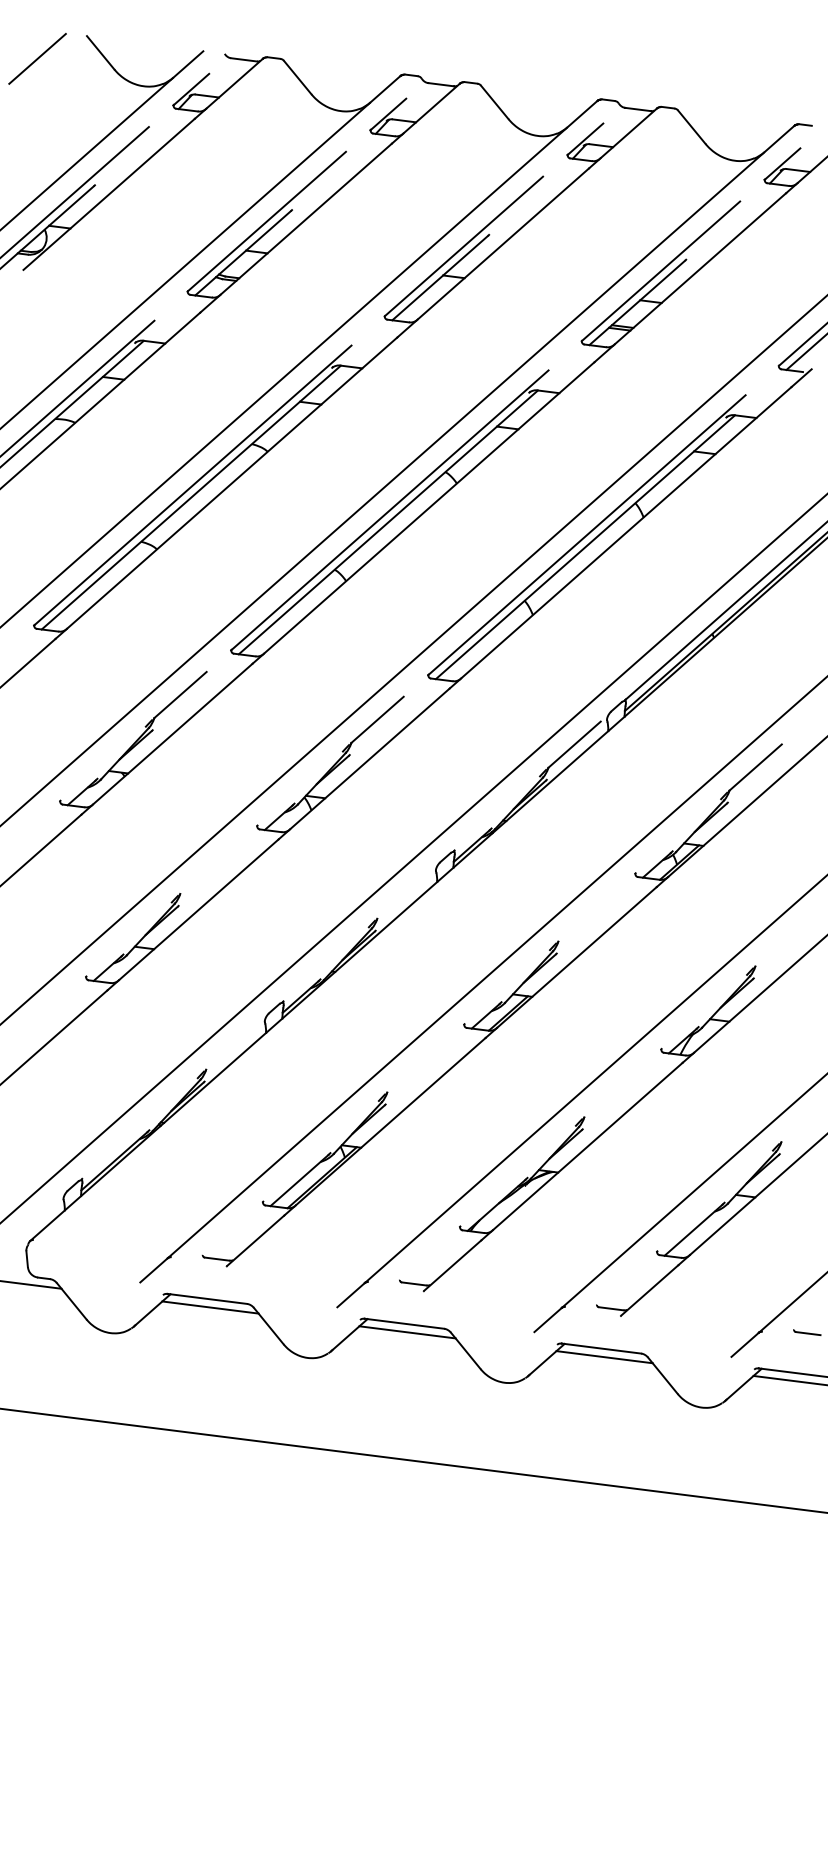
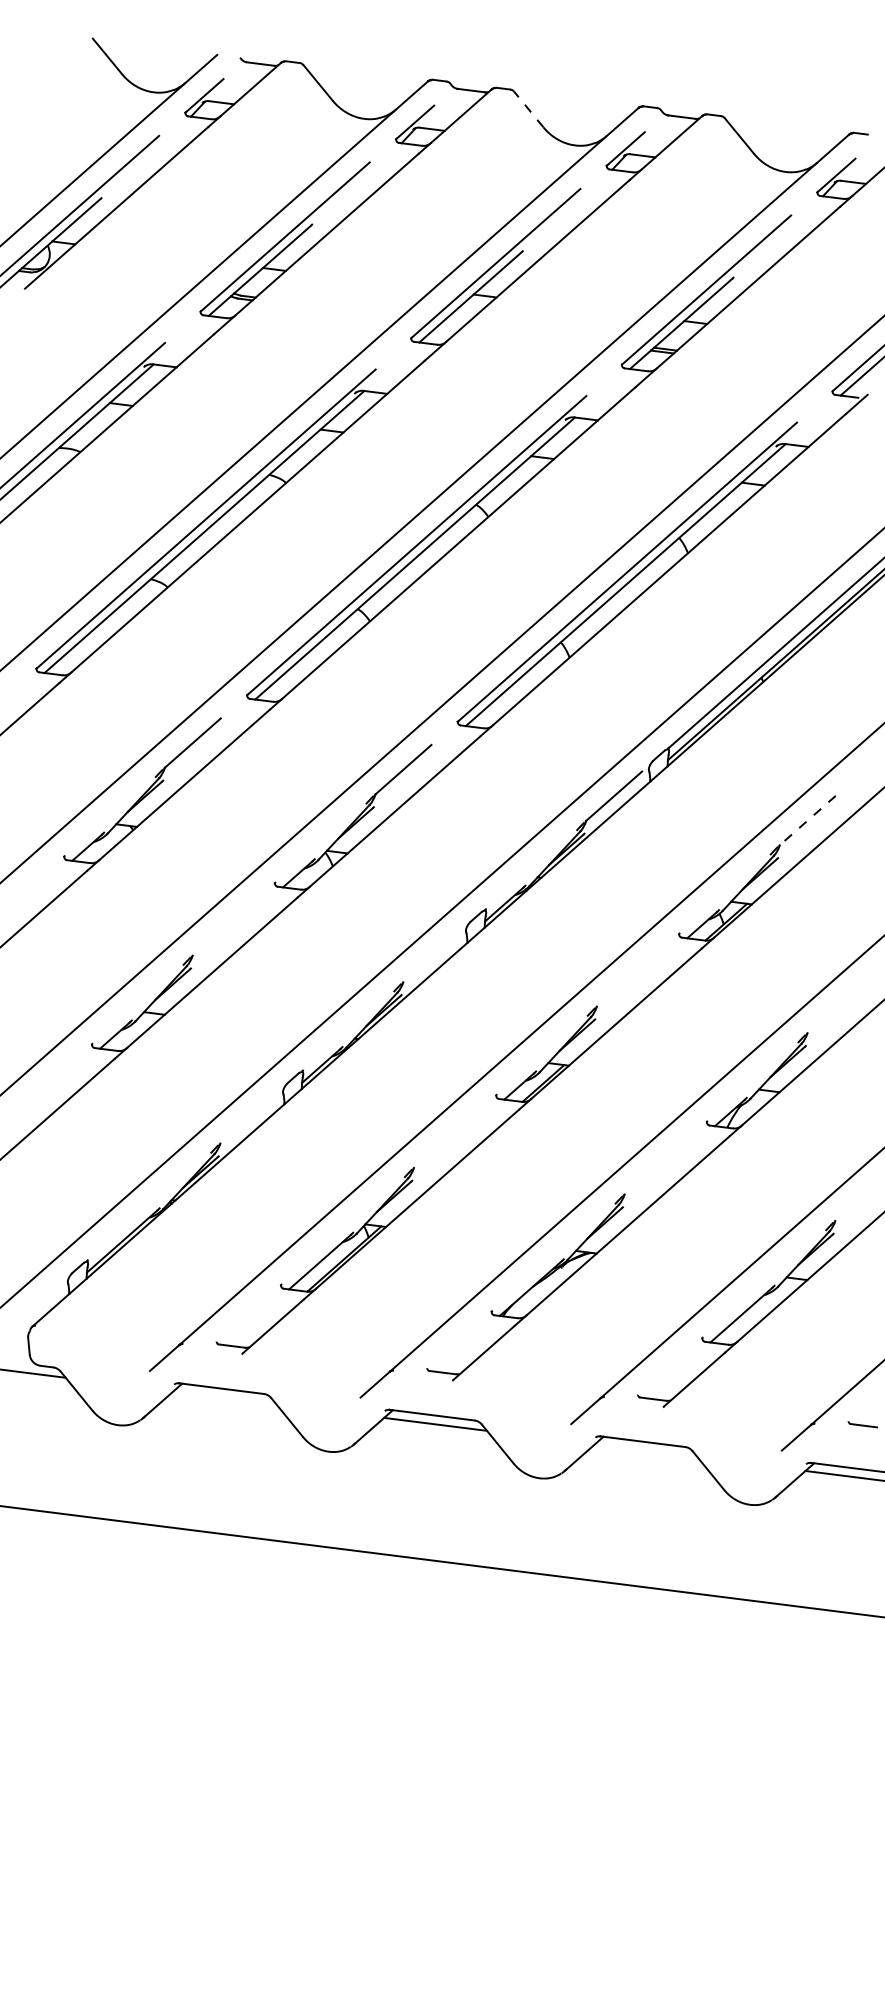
line: (37, 58) -> (40, 62), removed
line: (494, 102) -> (528, 109), solid -> dashed
line: (755, 767) -> (807, 820), solid -> dashed
line: (210, 1307) -> (224, 1397), removed
line: (604, 1357) -> (646, 1451), removed

